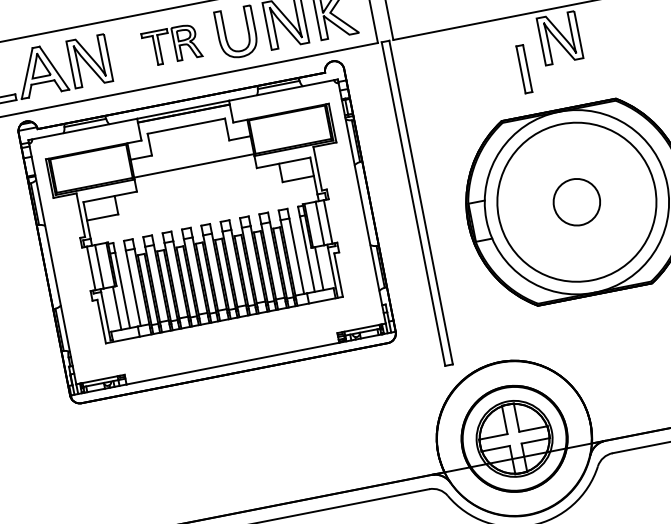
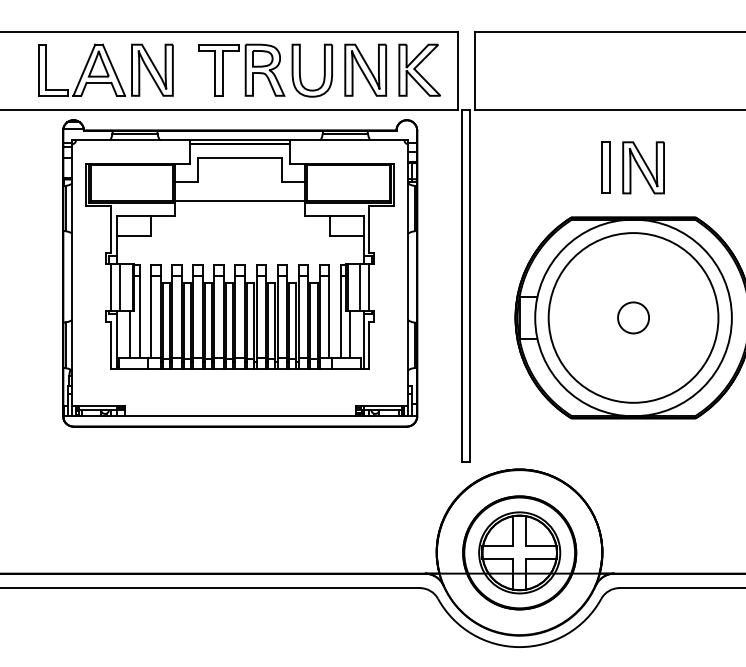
part: (559, 38) -> (643, 167), moved
part: (171, 44) -> (241, 69), size x1.43
circle: (576, 201) -> (633, 317), size x0.62

